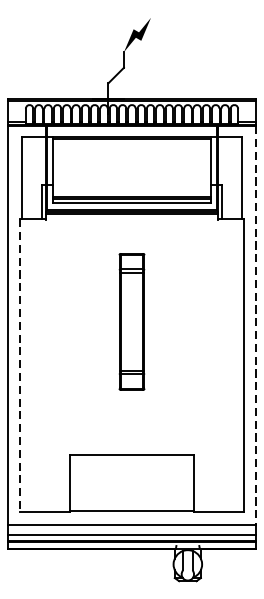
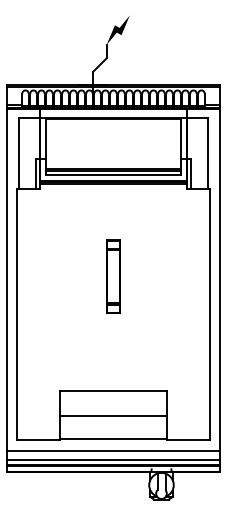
part: (132, 321) -> (113, 276), size x0.62
line: (256, 326) -> (220, 280), dashed -> solid
line: (19, 365) -> (16, 314), dashed -> solid
line: (132, 484) -> (113, 416), added

